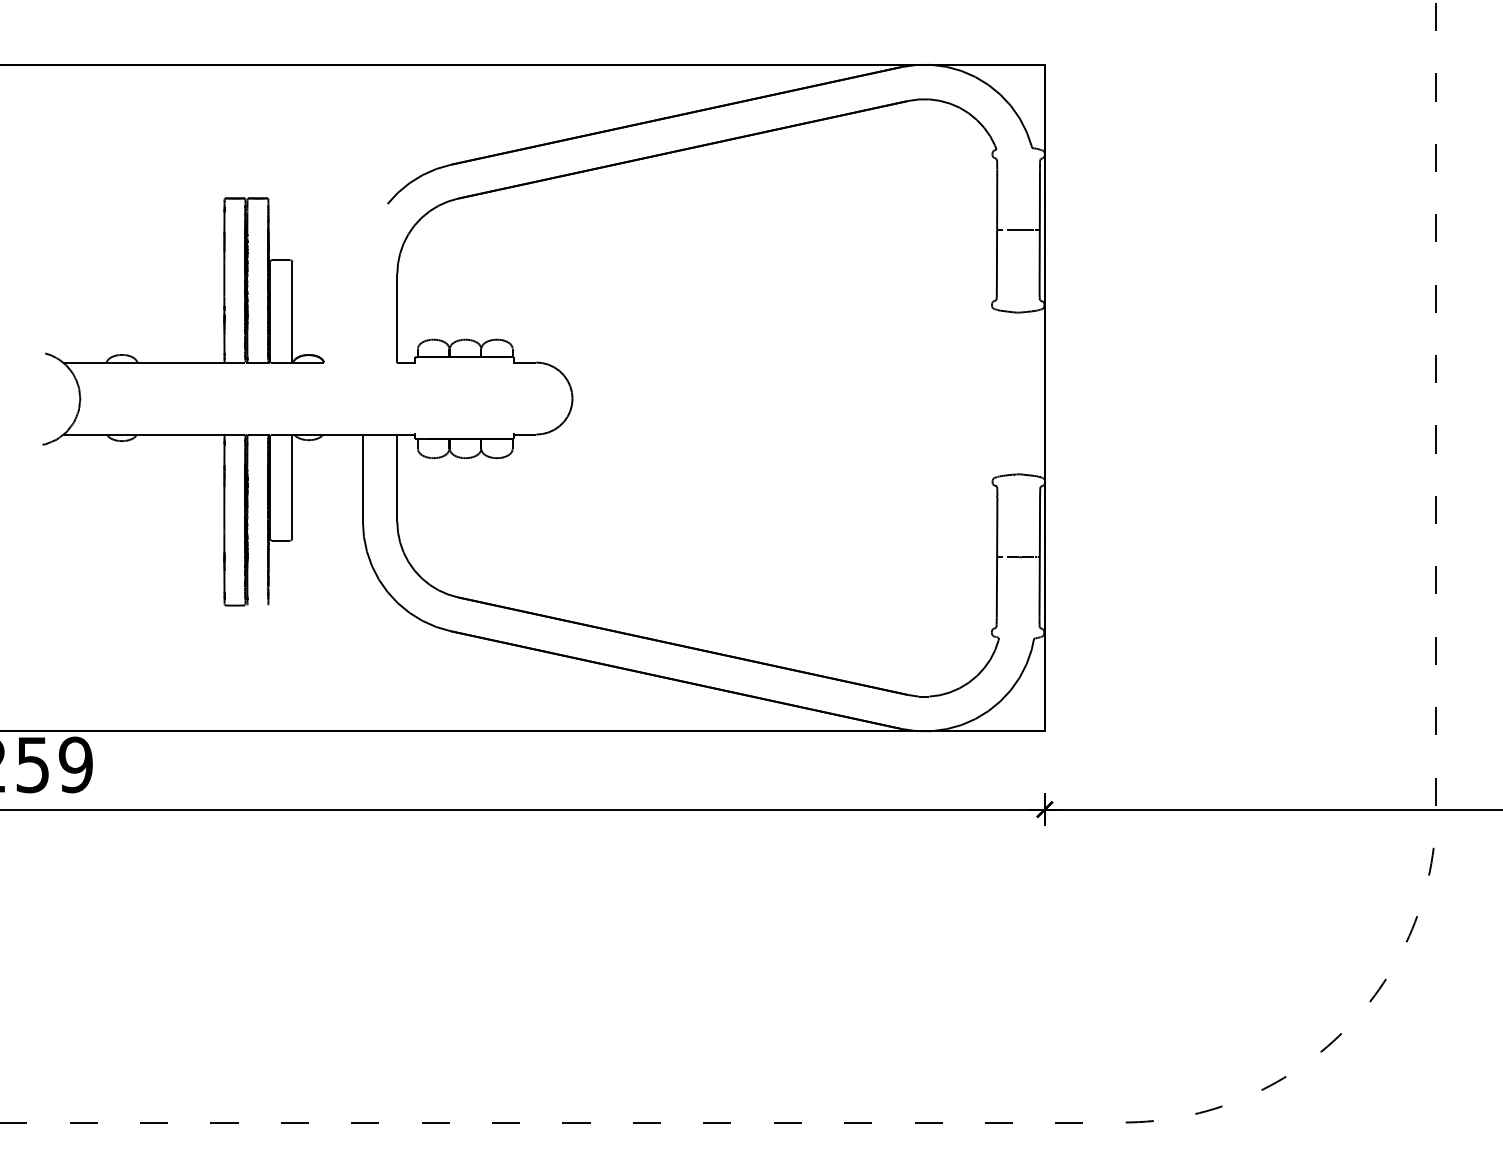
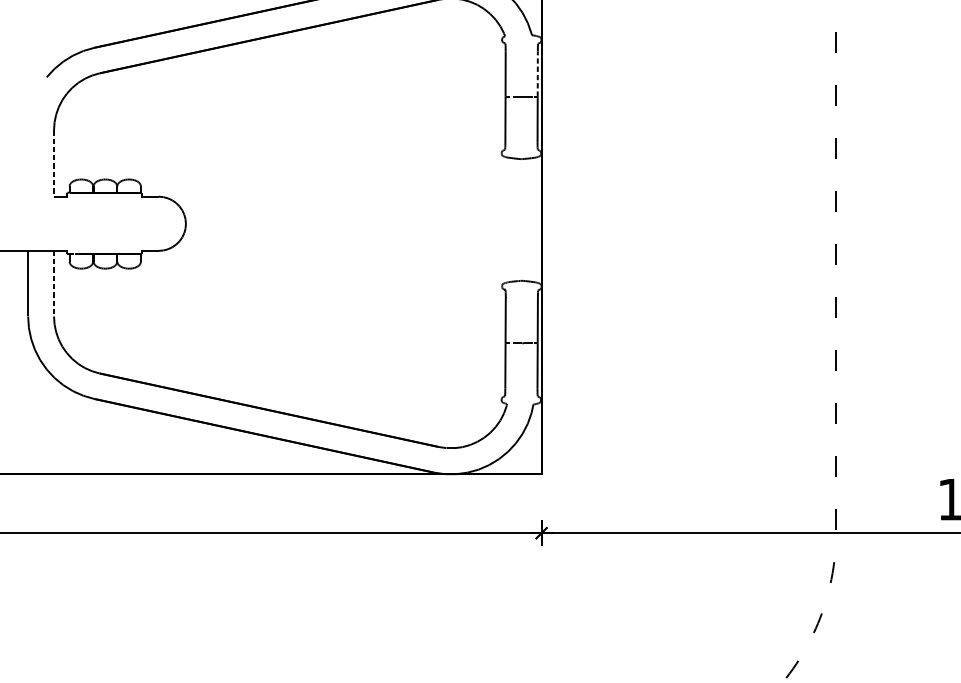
line: (1039, 199) -> (537, 73), solid -> dashed
line: (397, 318) -> (54, 163), solid -> dashed
line: (397, 478) -> (54, 283), solid -> dashed

